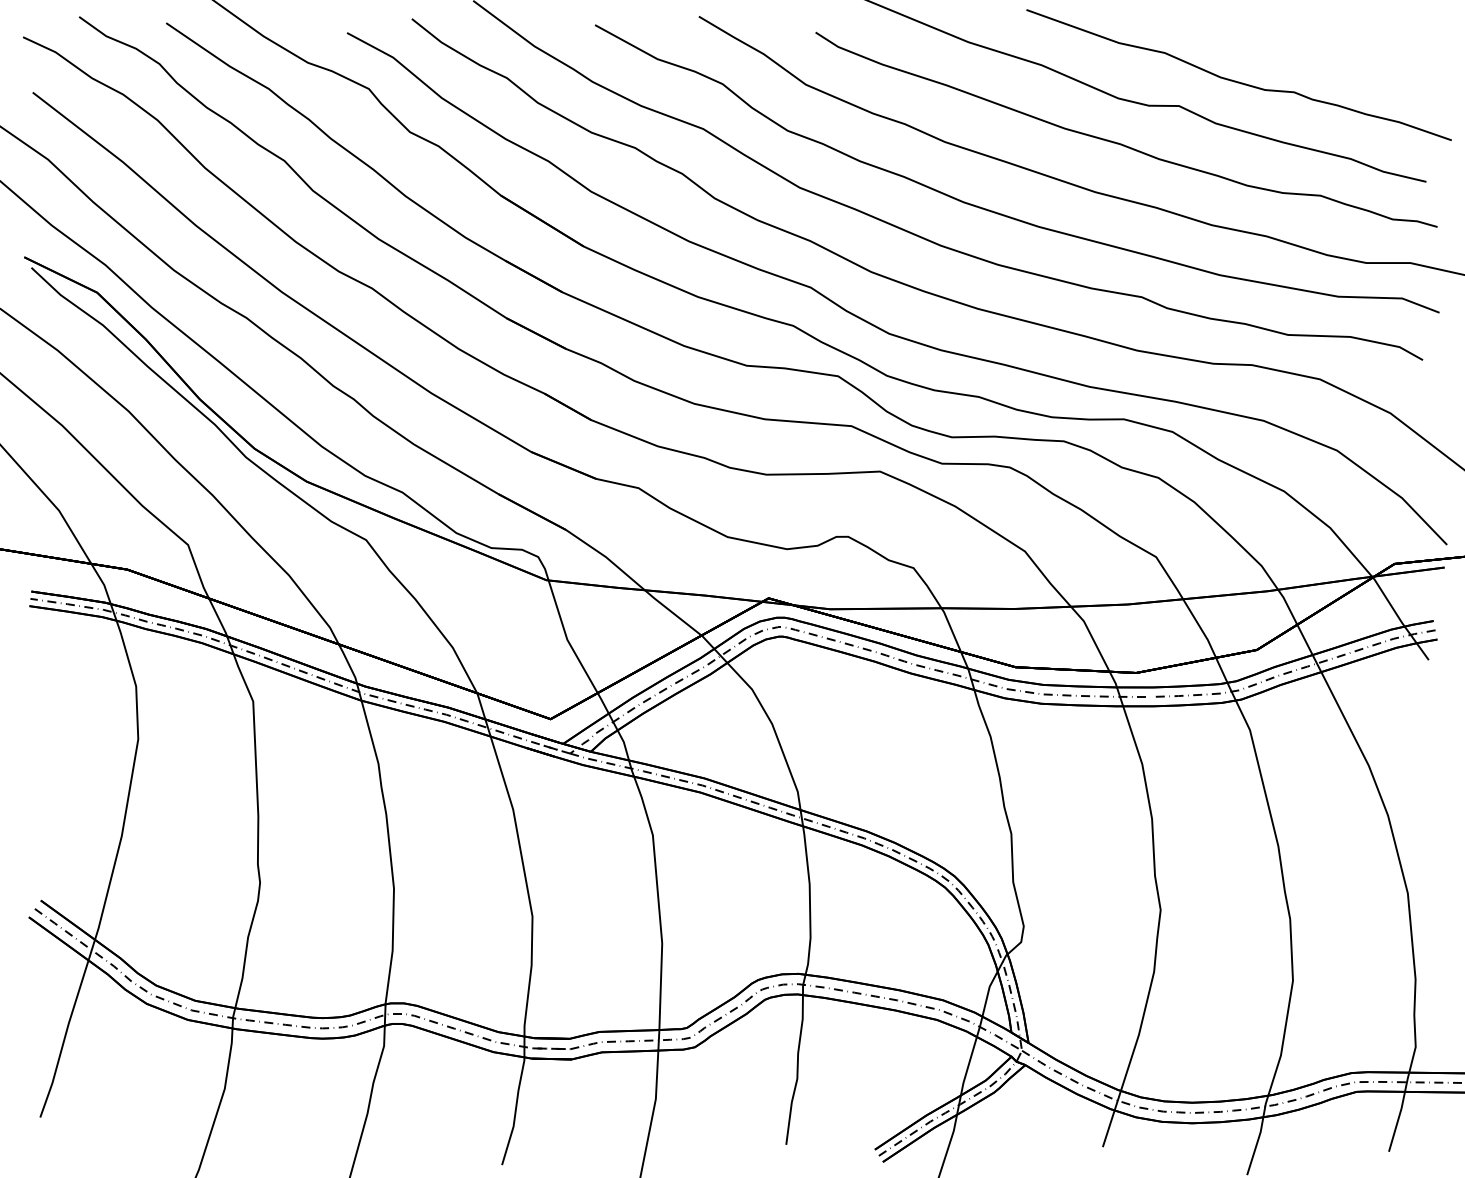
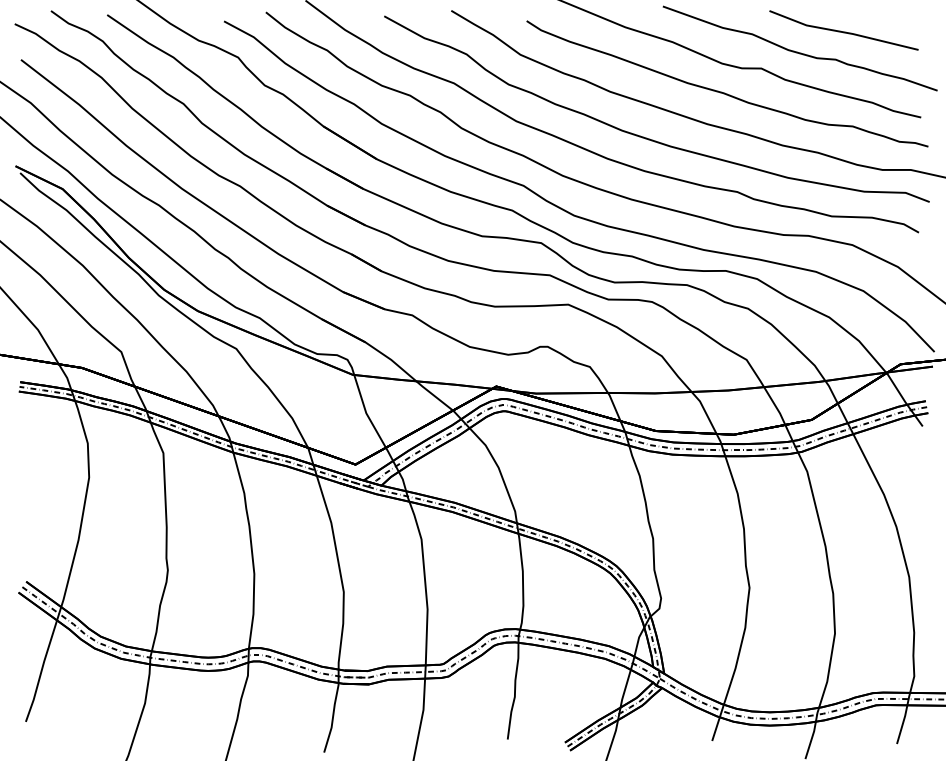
line: (1306, 48) -> (843, 31), added

